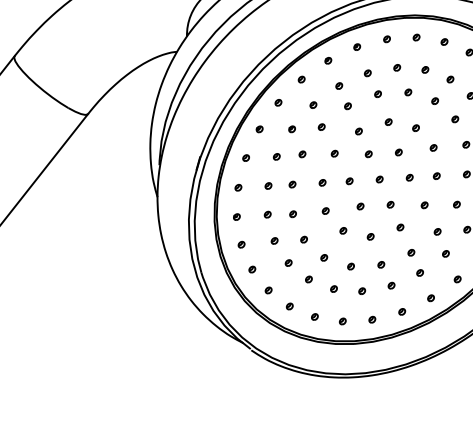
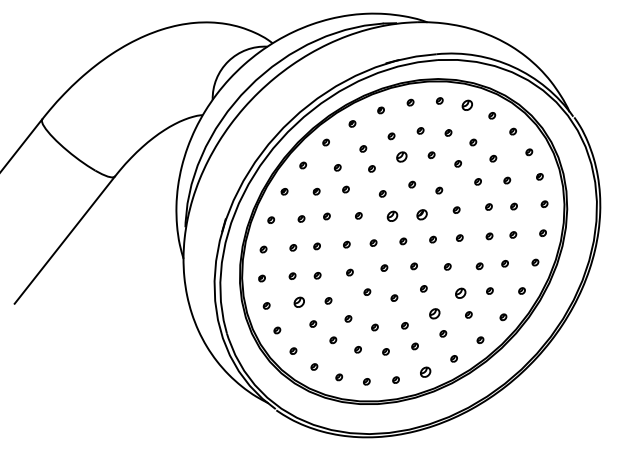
part: (444, 42) -> (467, 105), size x1.6
part: (377, 93) -> (401, 156), size x1.6
part: (399, 152) -> (422, 214), size x1.6
part: (368, 154) -> (392, 216), size x1.6
part: (437, 231) -> (460, 292), size x1.6
part: (274, 240) -> (299, 301), size x1.6
part: (411, 252) -> (434, 313), size x1.6
part: (402, 312) -> (425, 372), size x1.6

